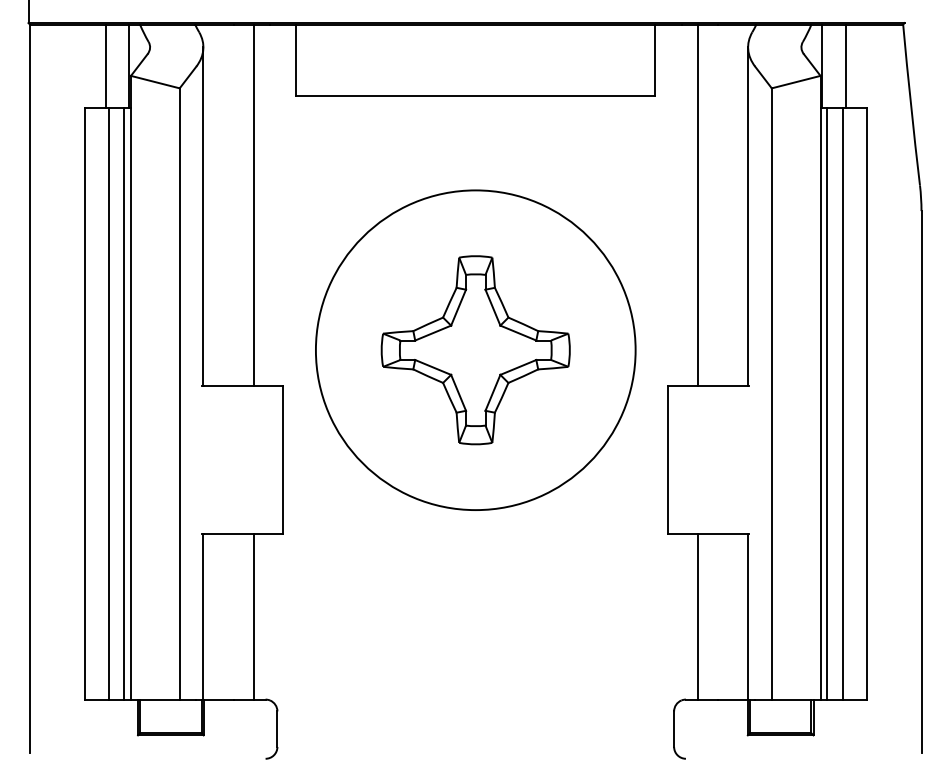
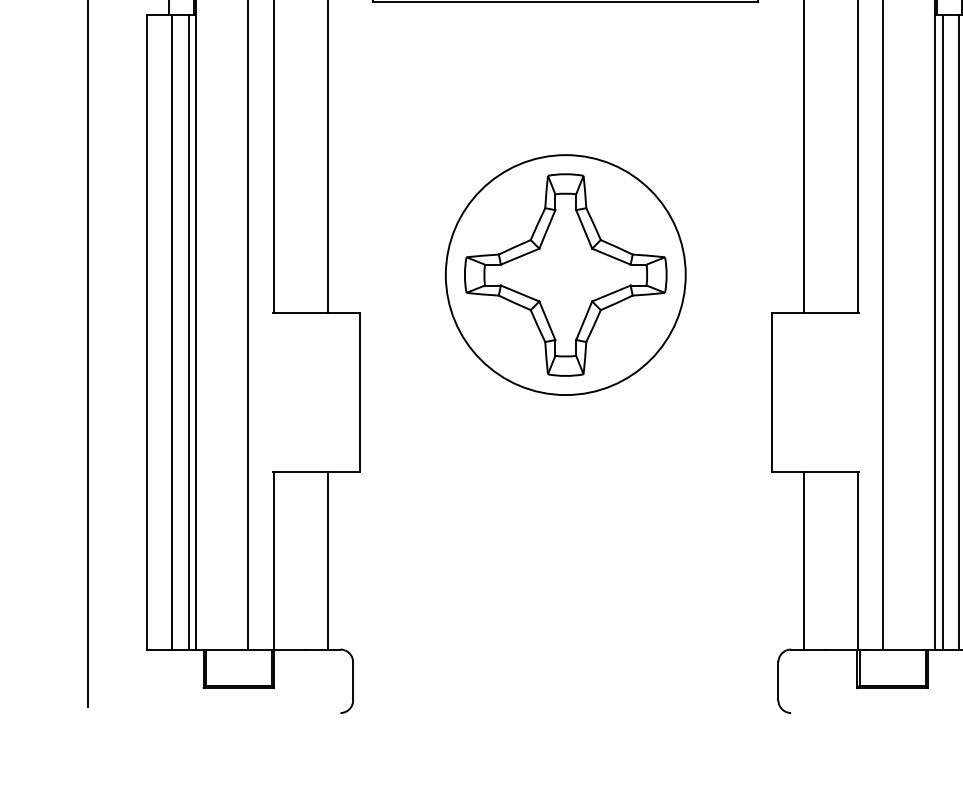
circle: (475, 350) -> (565, 275), size x0.7

